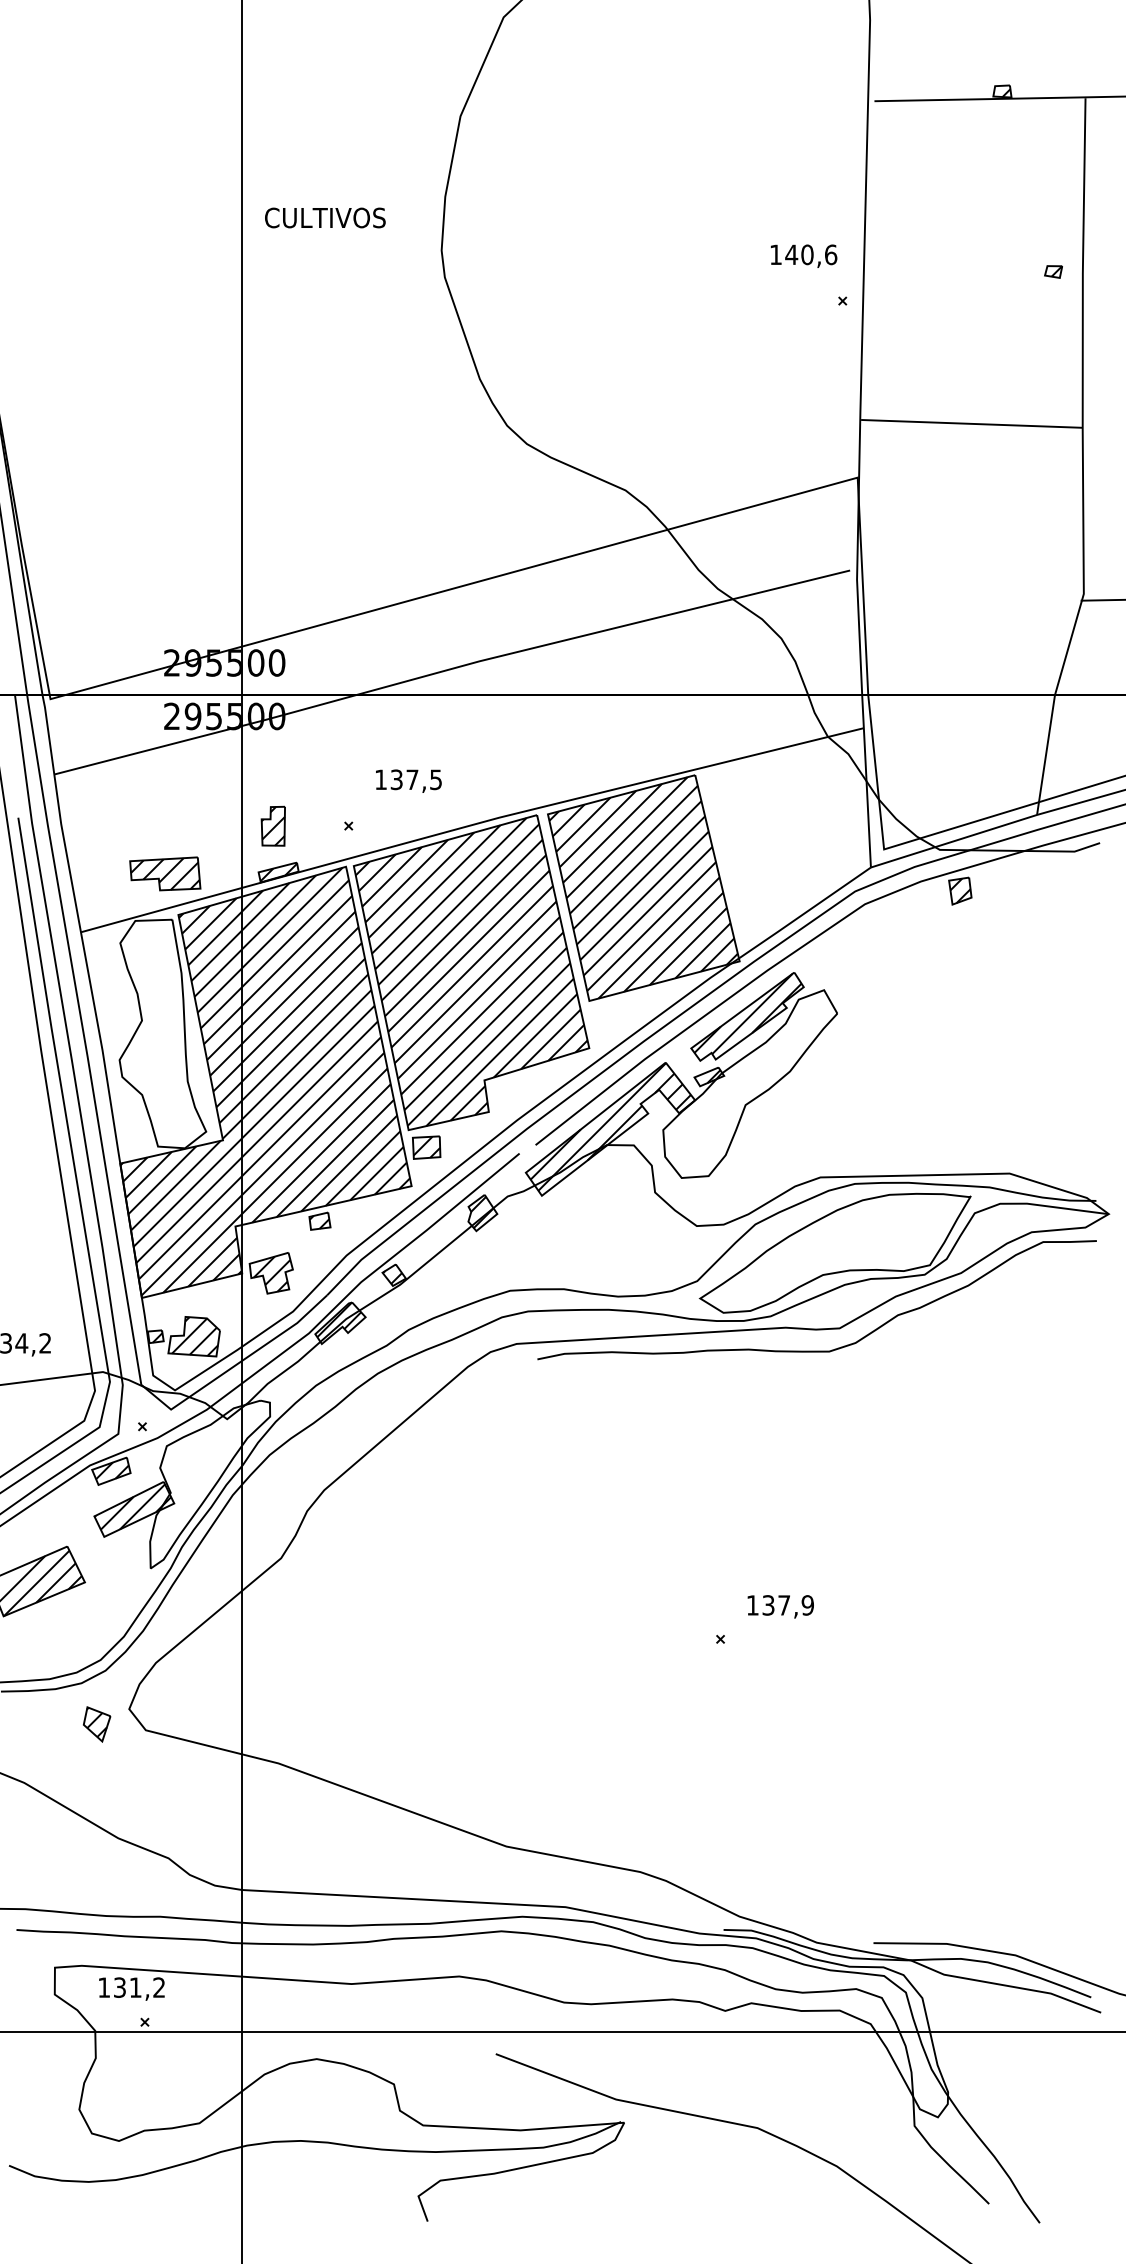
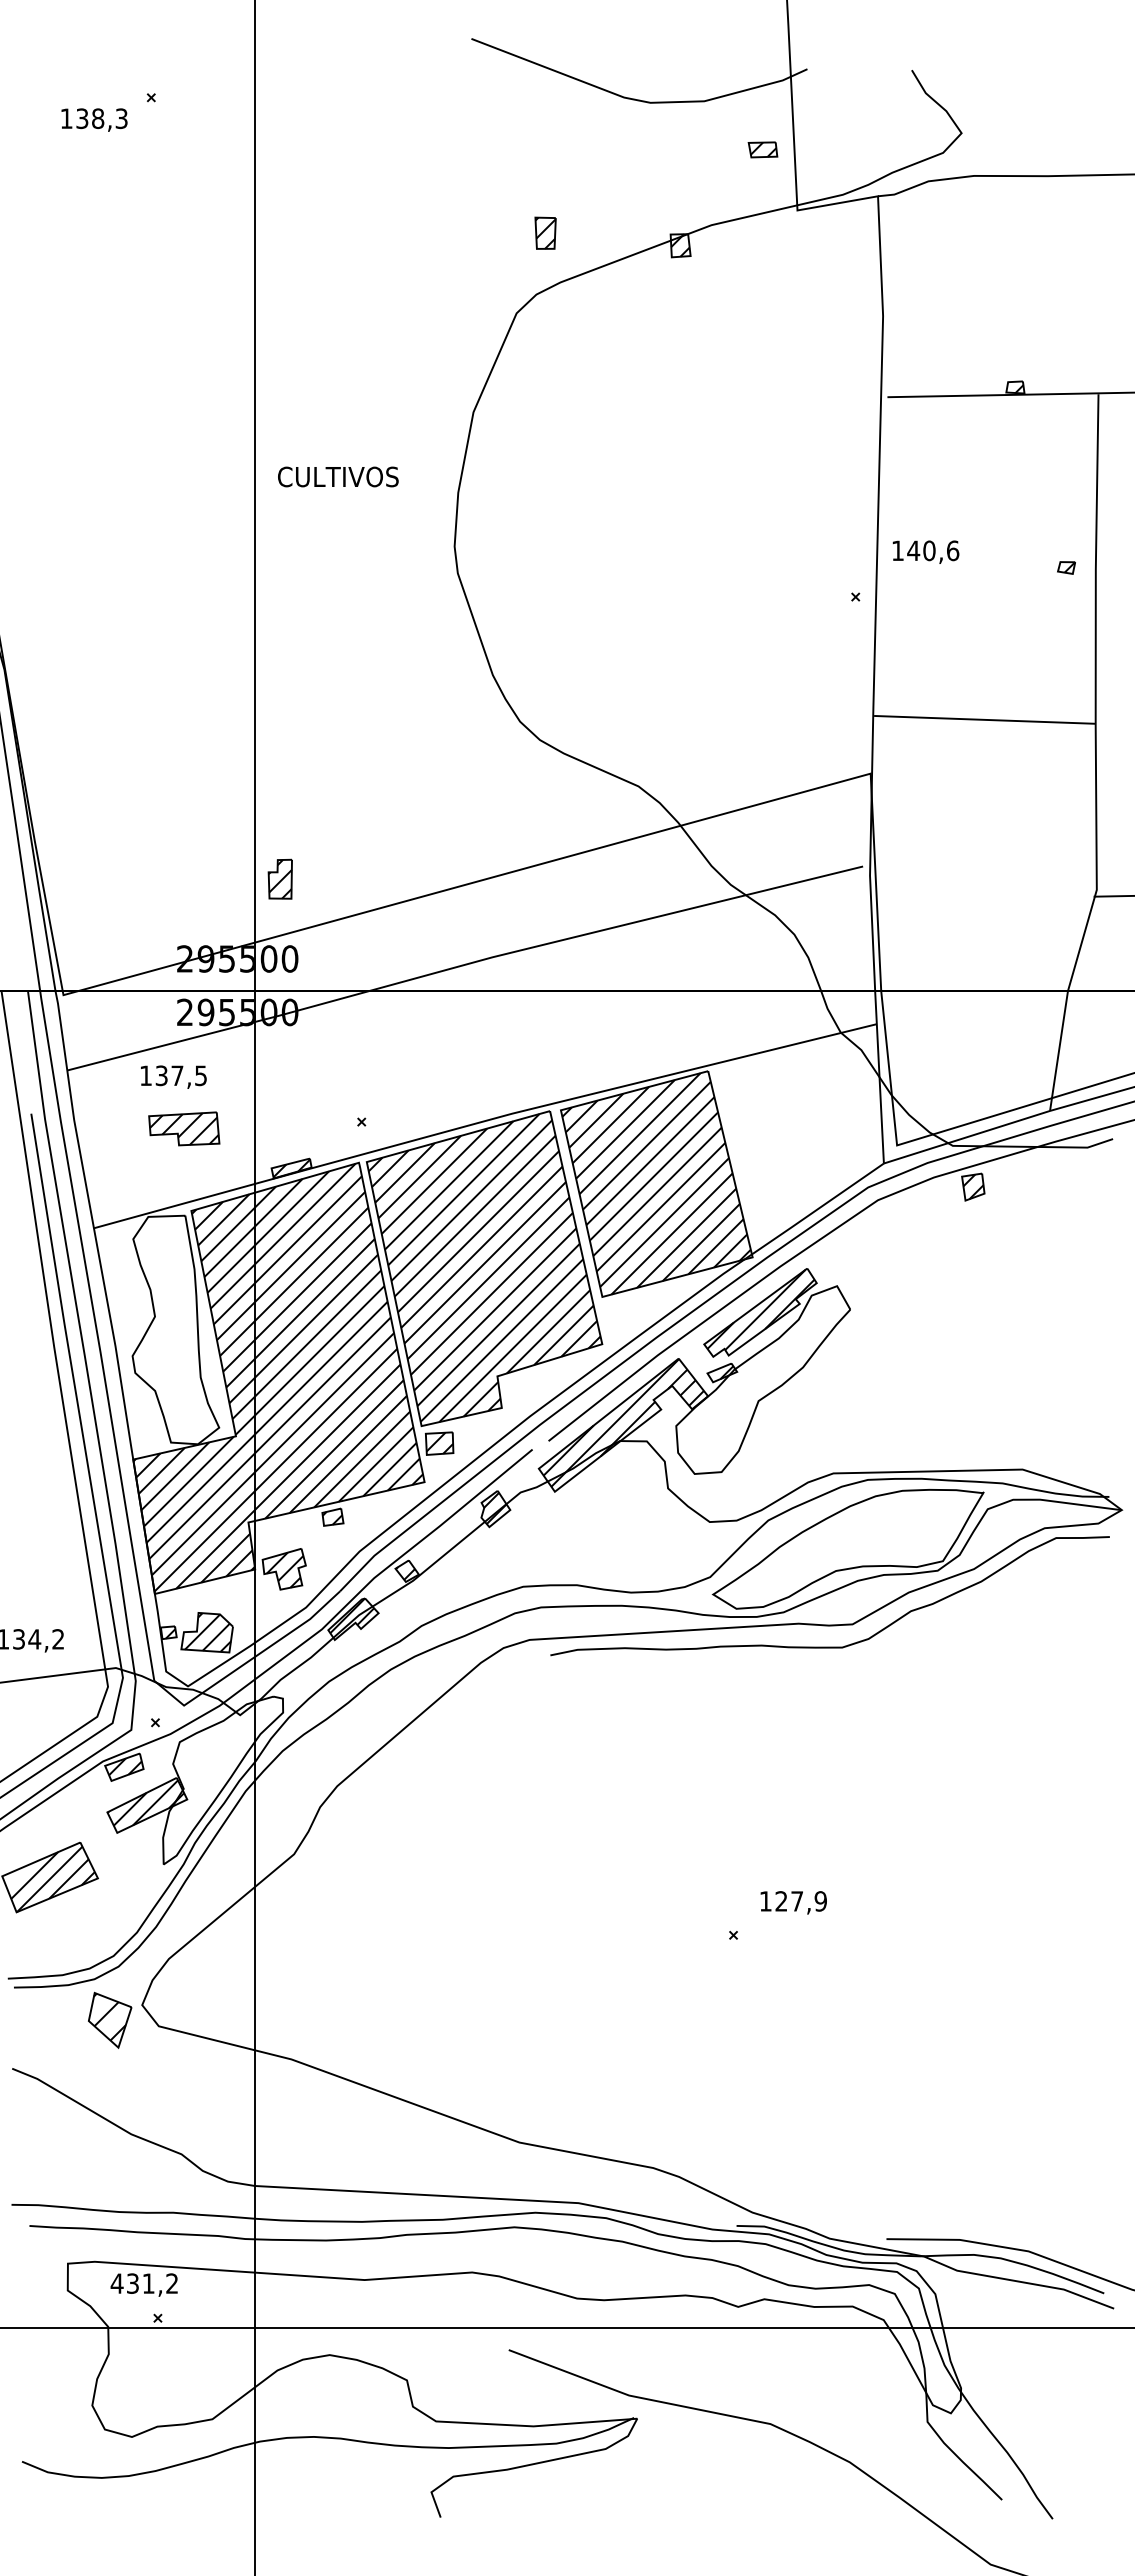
text: (325, 217) -> (338, 476), moved
text: (803, 255) -> (925, 551), moved
text: (408, 780) -> (173, 1076), moved
part: (272, 825) -> (279, 878), moved
part: (165, 873) -> (184, 1128), moved
text: (768, 1605) -> (781, 1901), 137,9 -> 127,9
part: (96, 1724) -> (109, 2020), size x1.6
text: (103, 1987) -> (116, 2283), 131,2 -> 431,2

